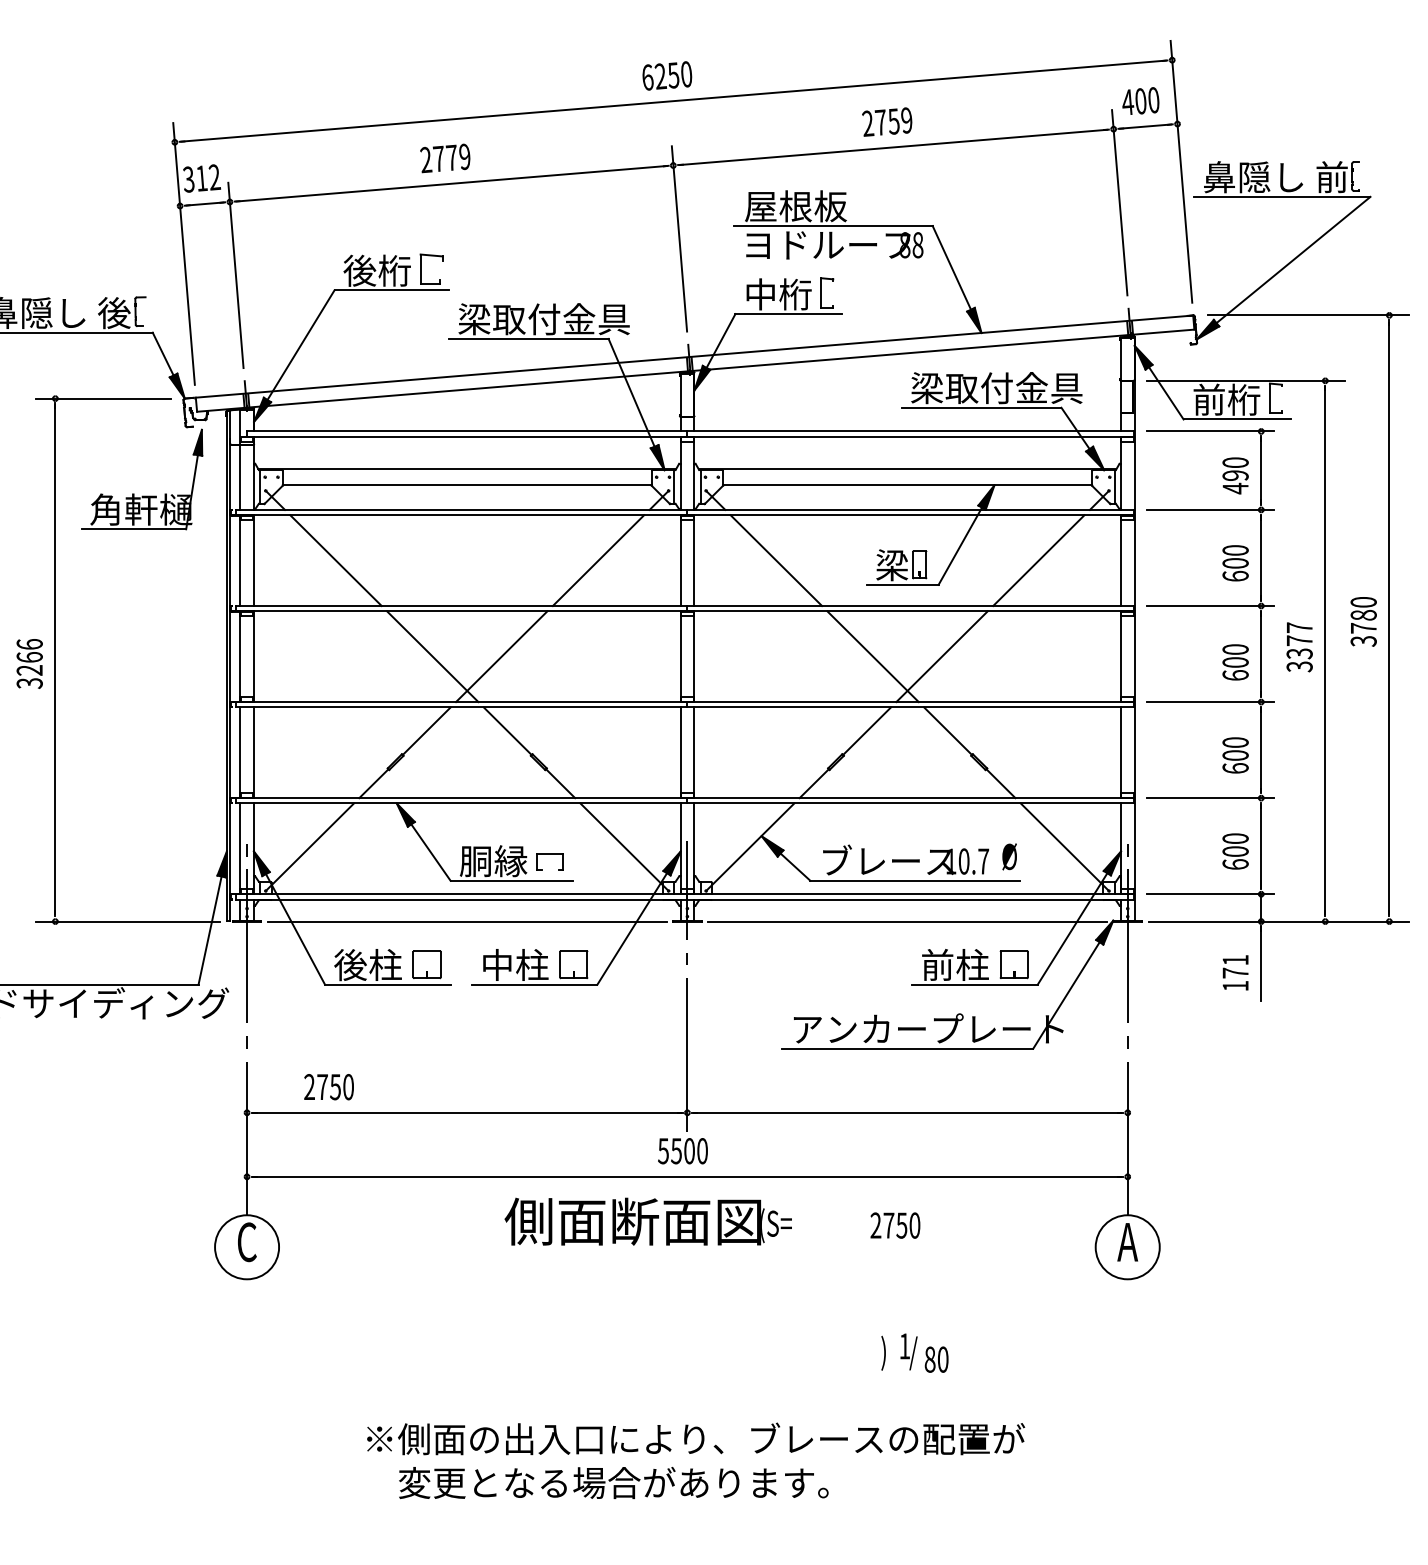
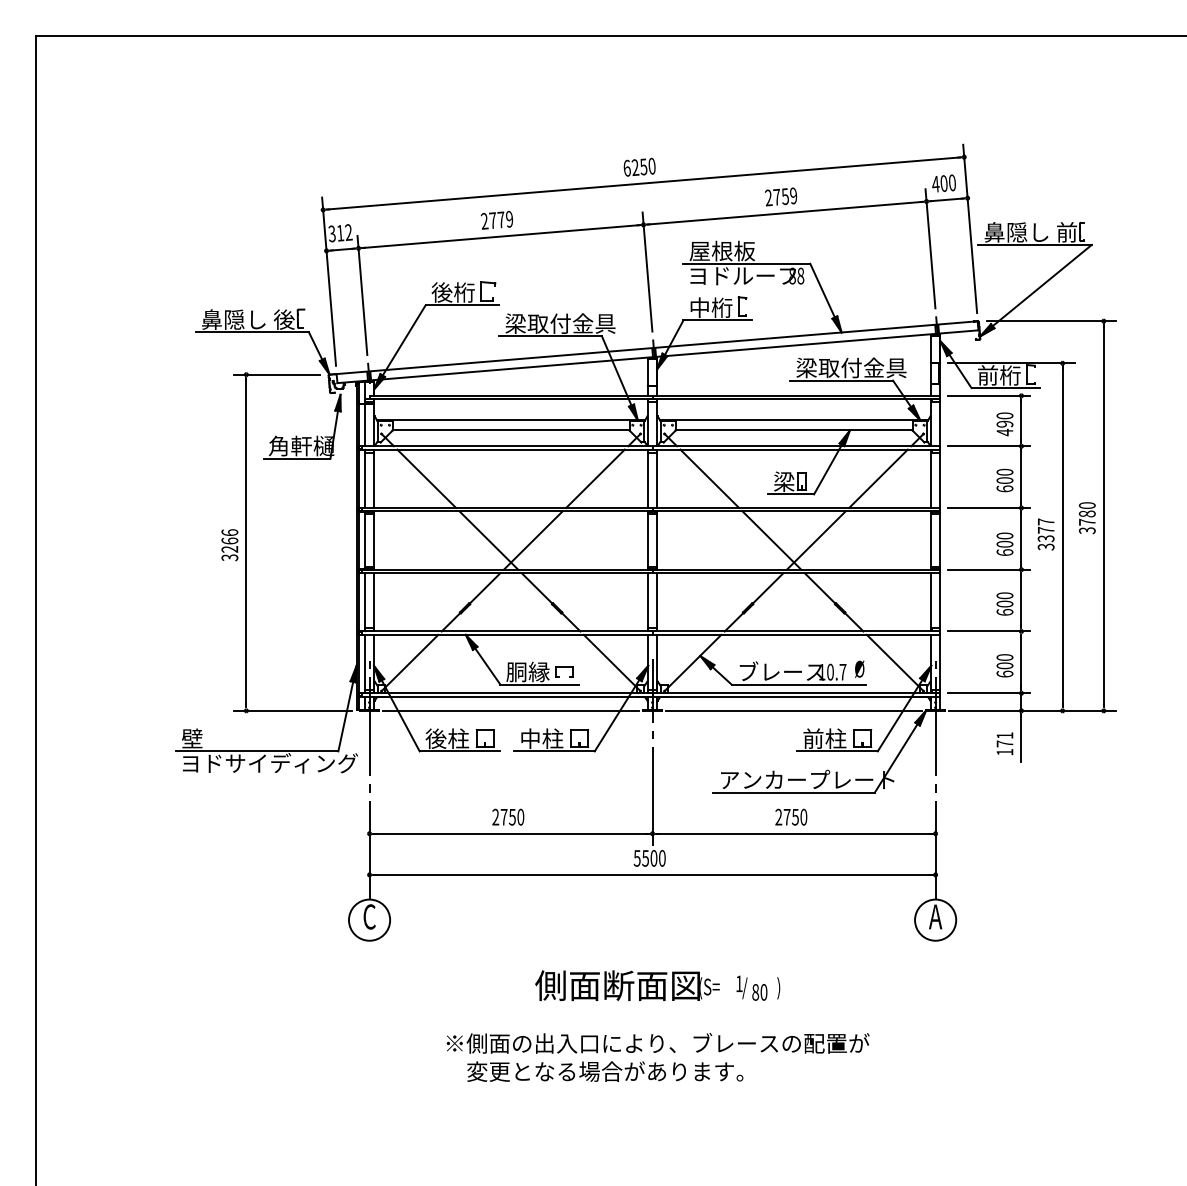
text: (329, 1085) -> (508, 816), moved
text: (648, 1221) -> (627, 985), moved
text: (895, 1224) -> (791, 816), moved
text: (923, 1352) -> (751, 987), moved

